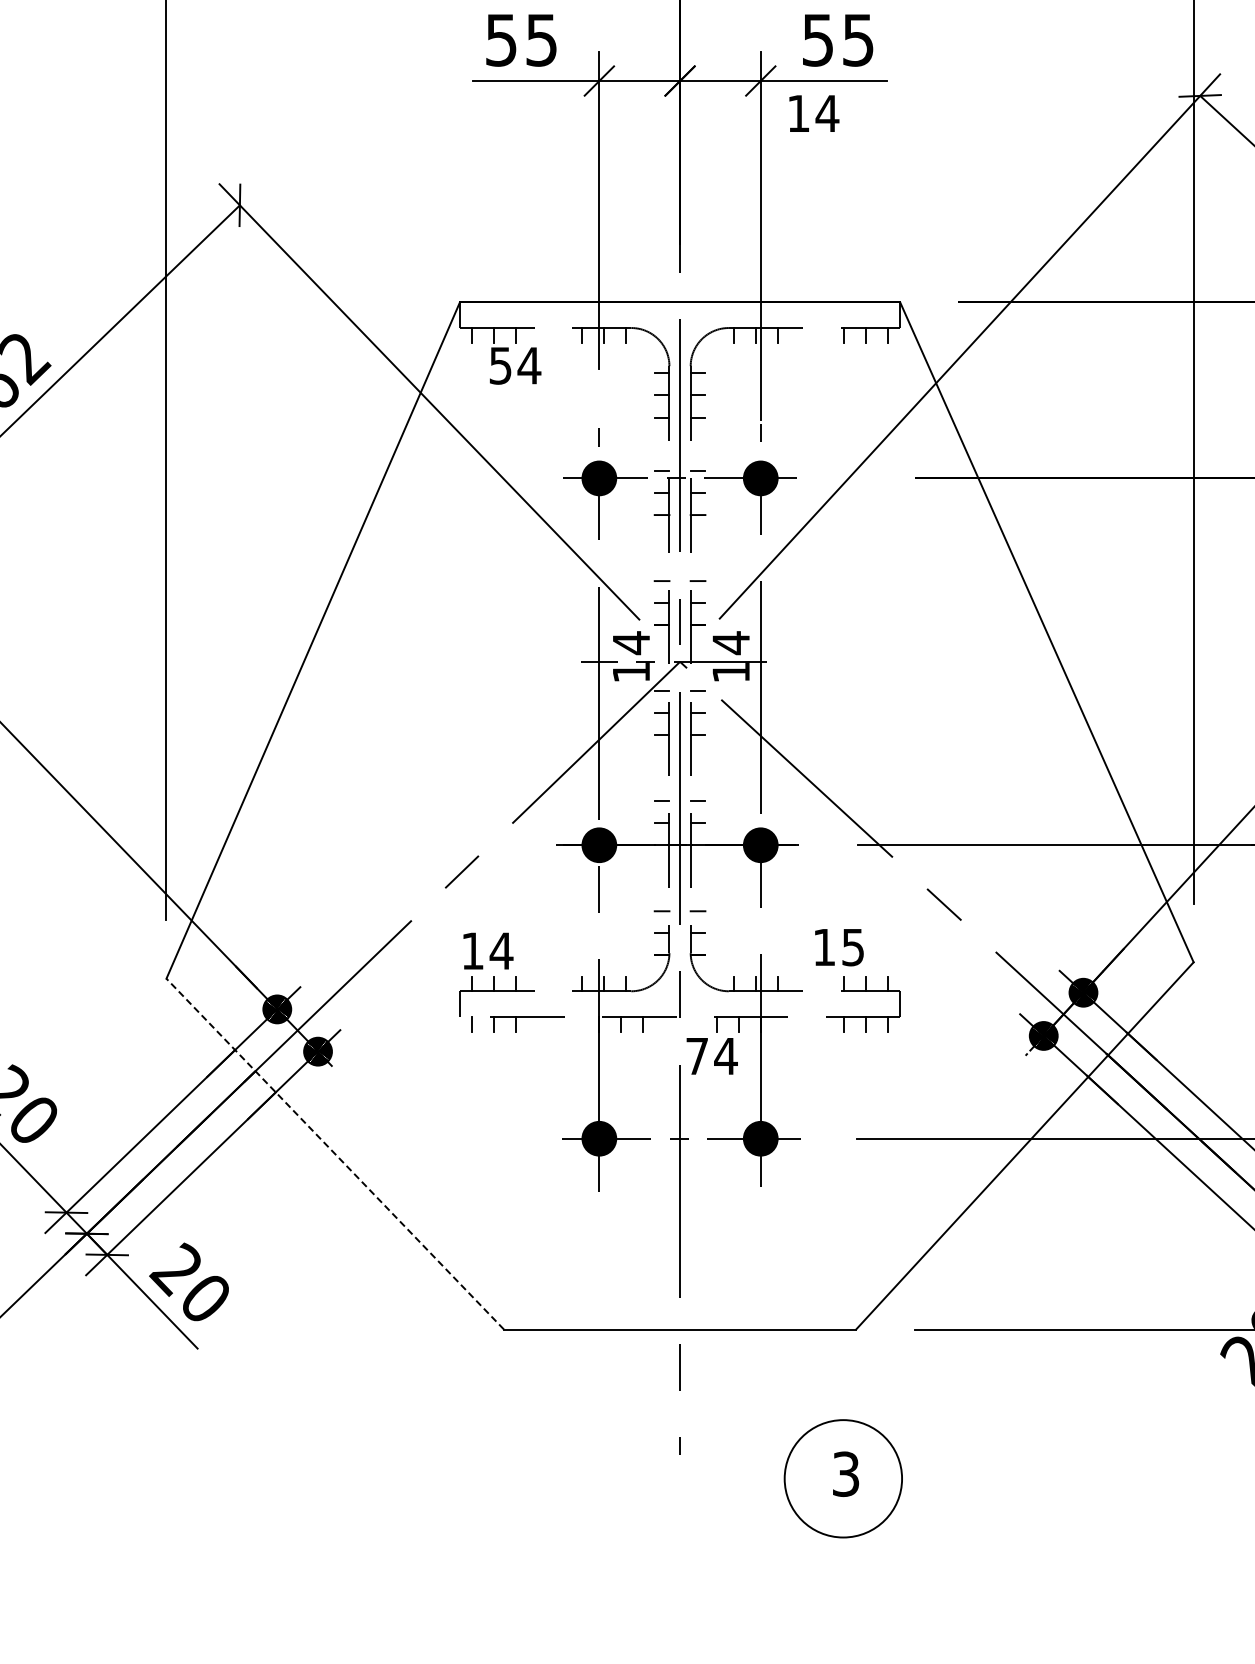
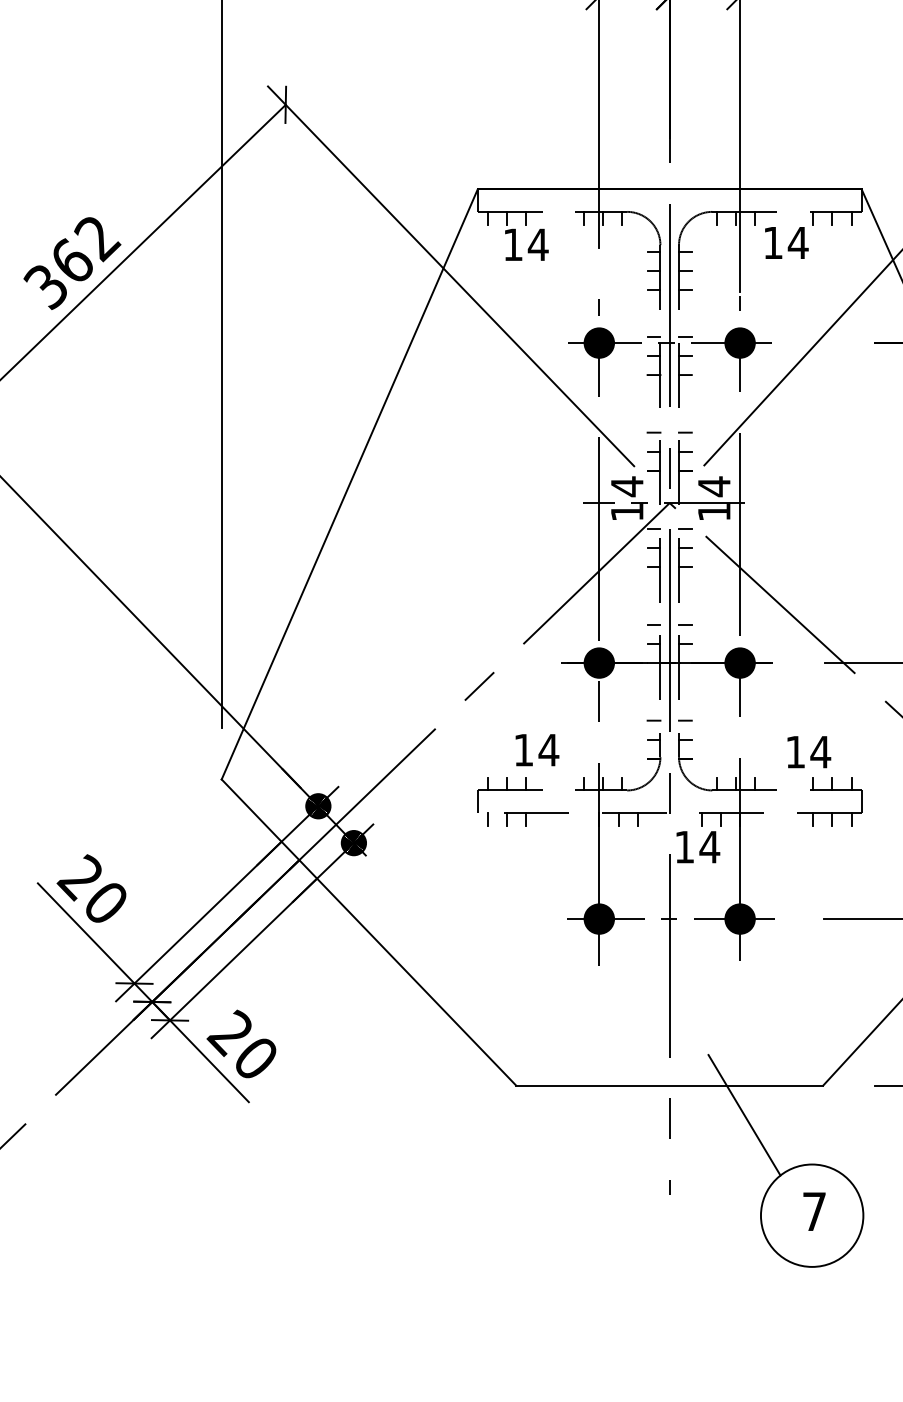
text: (814, 113) -> (786, 242), moved
text: (500, 365) -> (513, 244), 54 -> 14
text: (853, 947) -> (820, 752), 15 -> 14
text: (488, 950) -> (537, 749), moved
text: (696, 1056) -> (684, 847), 74 -> 14
line: (334, 1153) -> (368, 931), dashed -> solid
line: (765, 1363) -> (744, 1115), added
text: (846, 1474) -> (814, 1211), 3 -> 7

